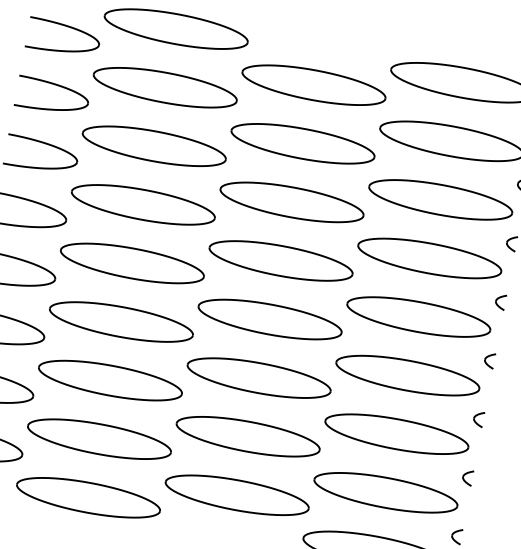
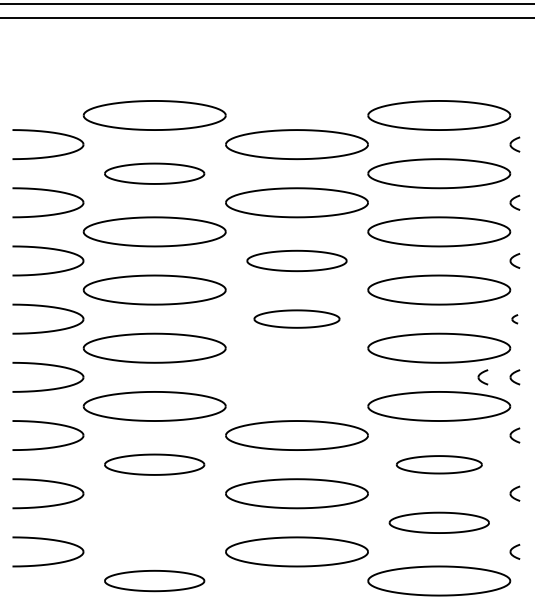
part: (165, 87) -> (154, 173), size x0.7
part: (291, 201) -> (296, 260), size x0.7
part: (280, 260) -> (296, 318), size x0.6
part: (499, 302) -> (514, 319), size x0.6
part: (269, 318) -> (296, 376), removed
part: (456, 354) -> (482, 377), added
part: (110, 380) -> (154, 464), size x0.7
part: (397, 434) -> (439, 464), size x0.6
part: (99, 438) -> (154, 522), removed
part: (386, 492) -> (439, 522), size x0.7
part: (88, 497) -> (154, 580), size x0.7

